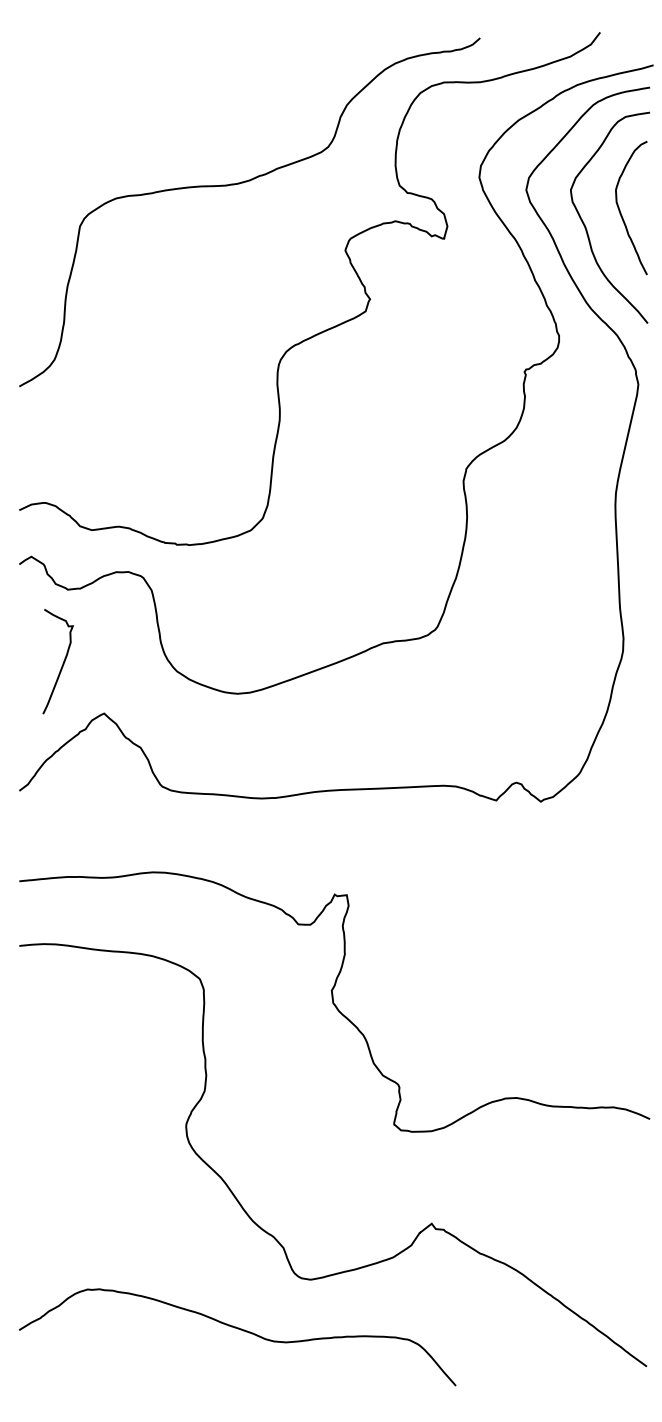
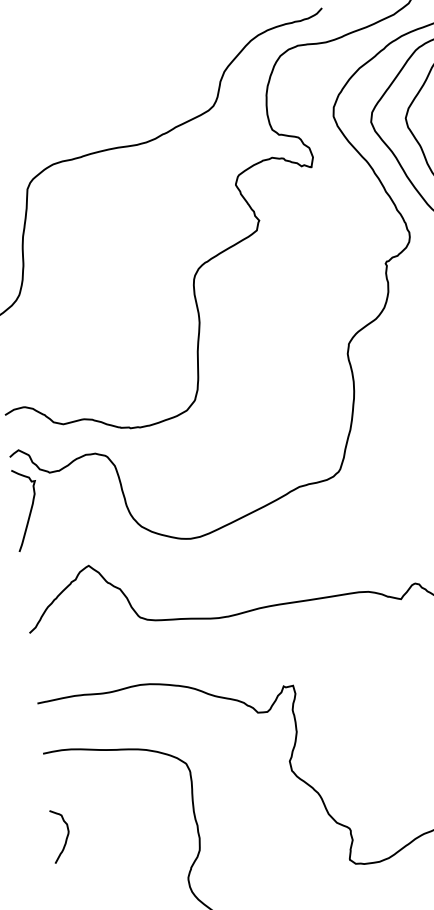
curve: (62, 663) -> (30, 510), moved
curve: (36, 1056) -> (66, 838), added

